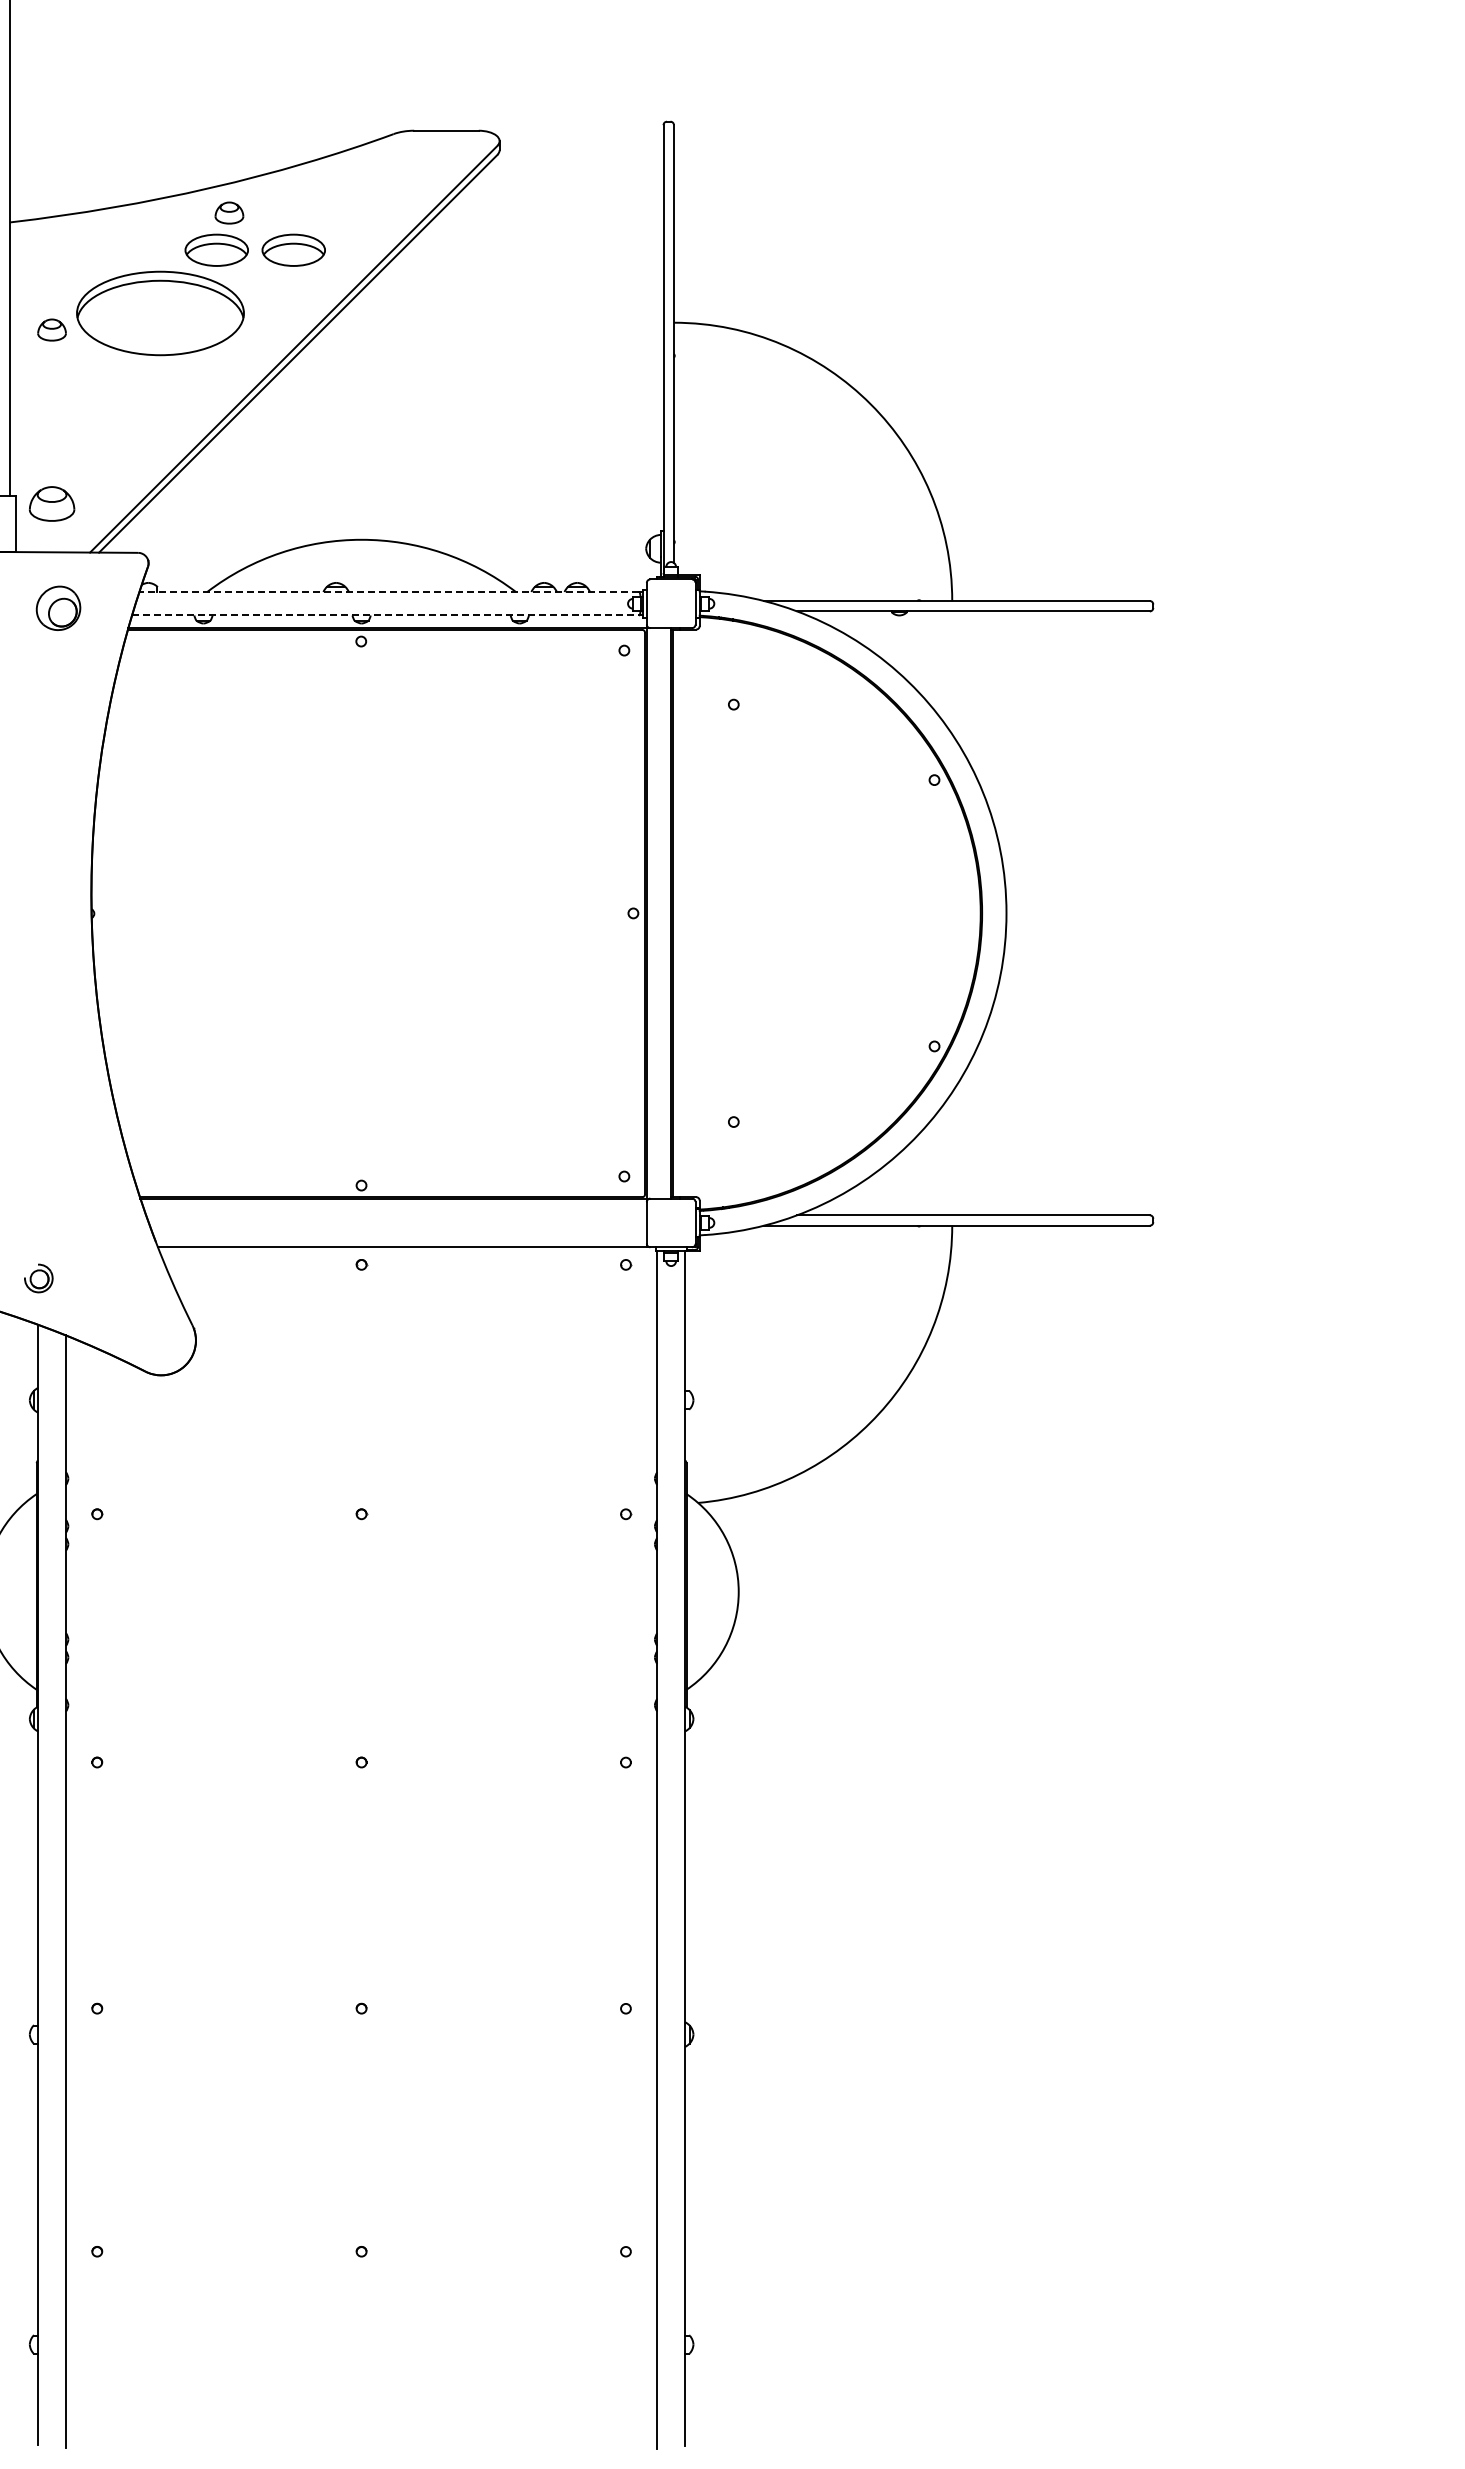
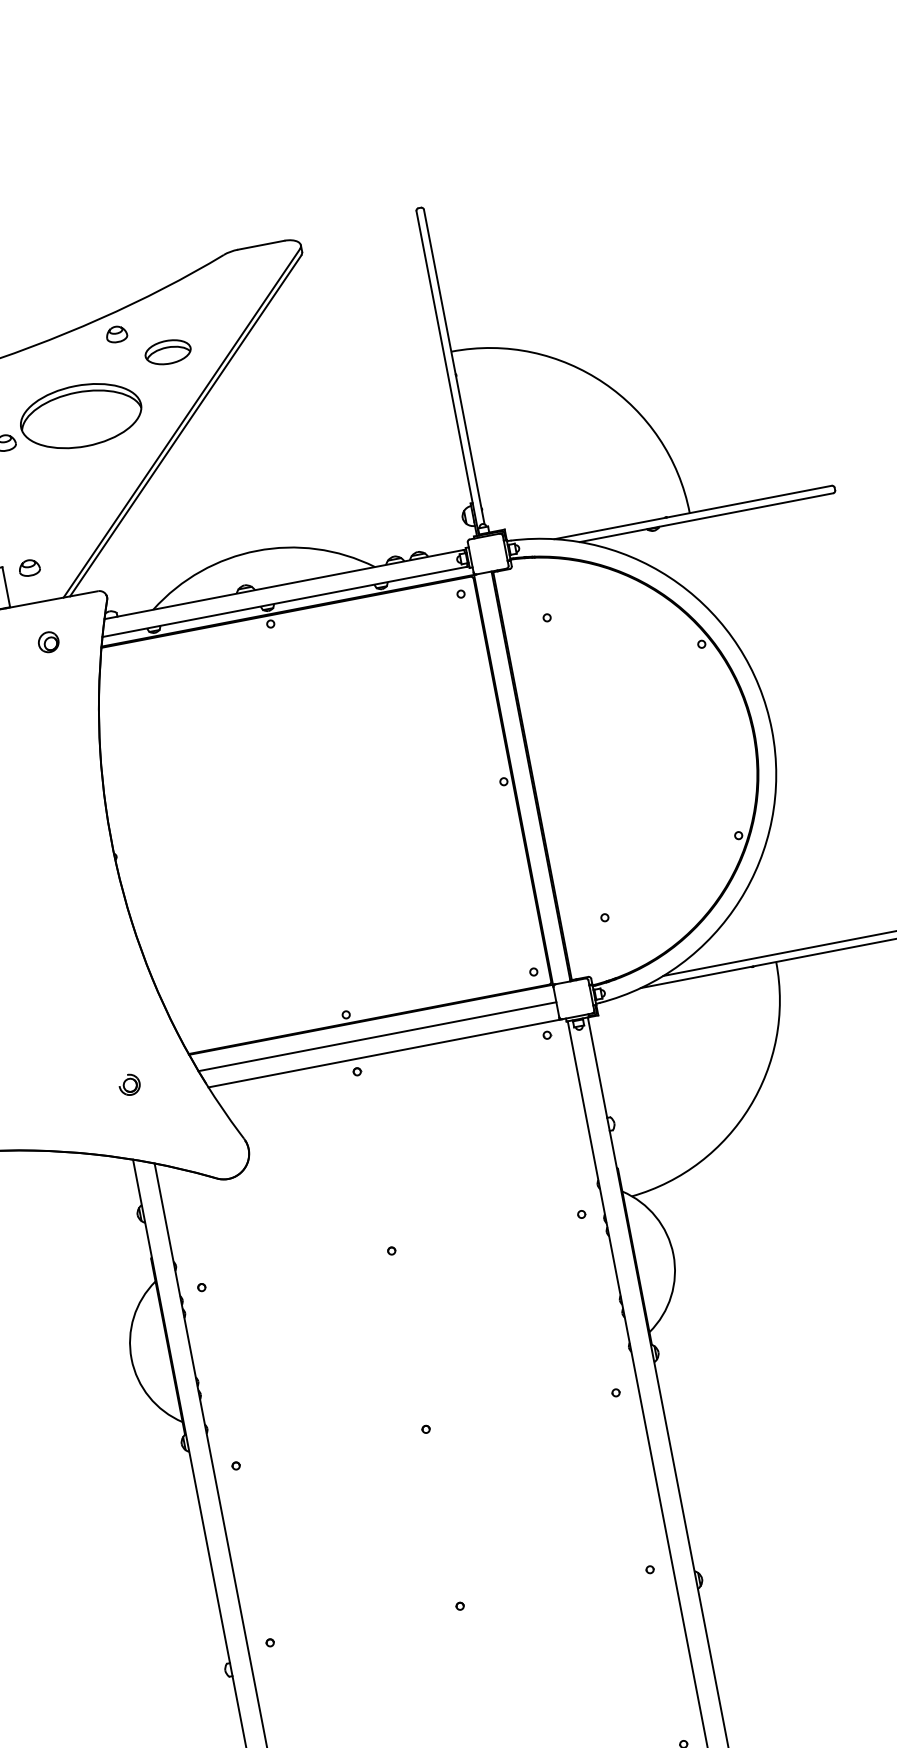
part: (216, 249) -> (112, 362), removed
part: (51, 503) -> (29, 567), size x0.62
line: (389, 592) -> (284, 584), dashed -> solid
part: (58, 608) -> (48, 642), size x0.62
line: (385, 615) -> (284, 601), dashed -> solid
line: (397, 1222) -> (377, 1036), added
part: (38, 1278) -> (129, 1084), moved

